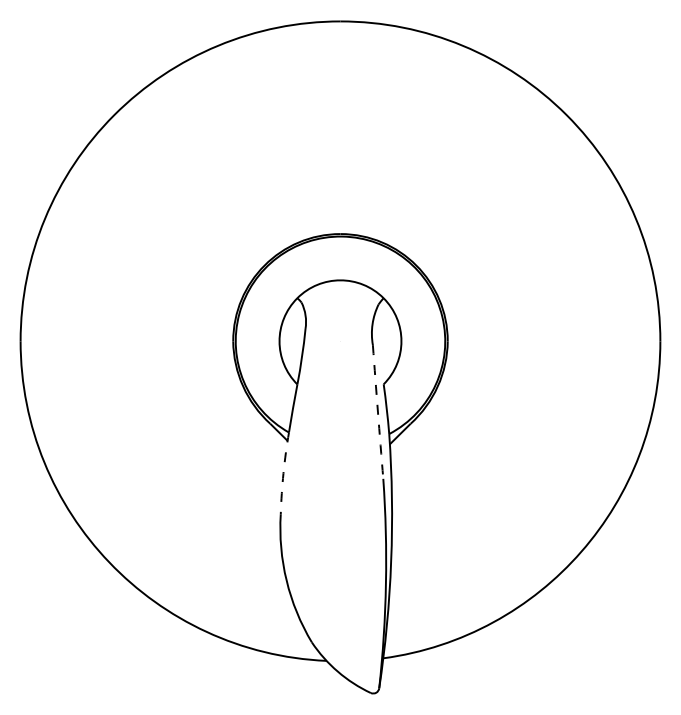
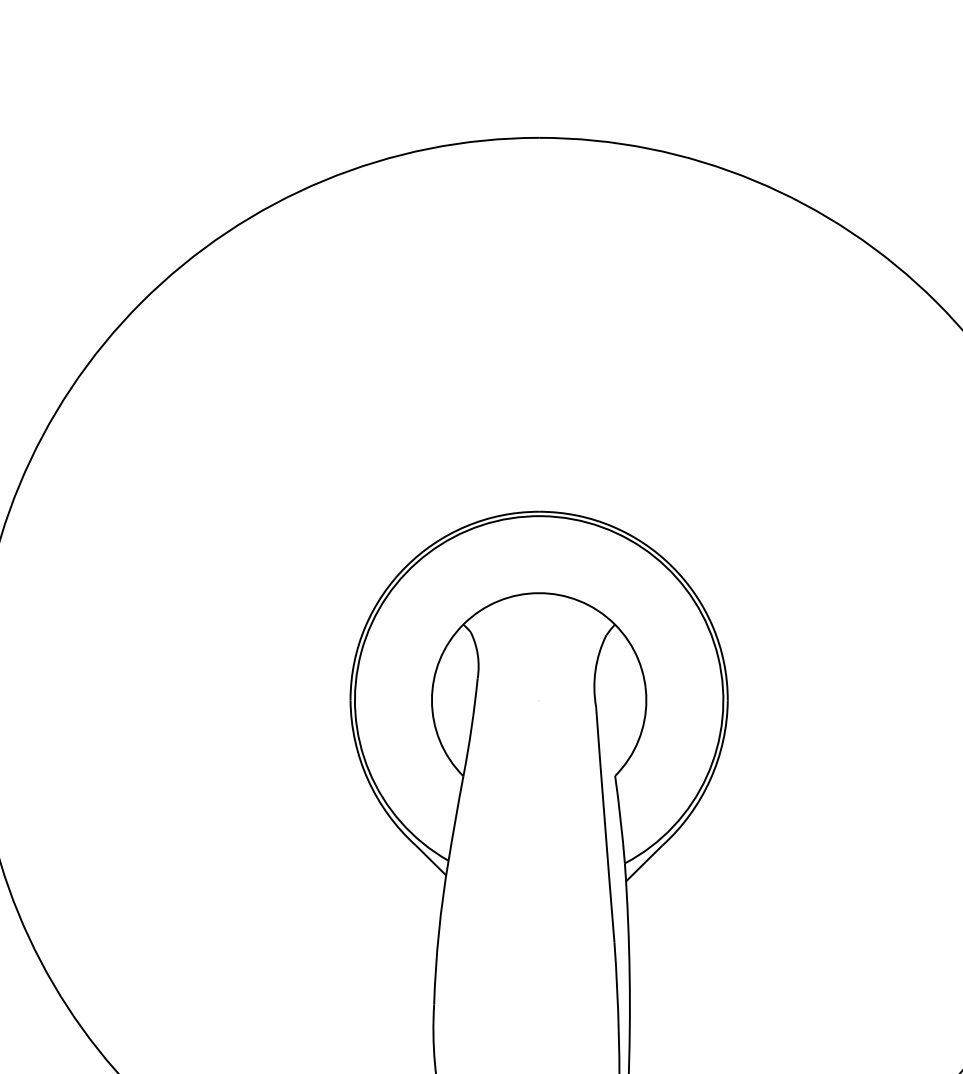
arc: (377, 412) -> (604, 825), dashed -> solid
arc: (283, 473) -> (438, 932), dashed -> solid

